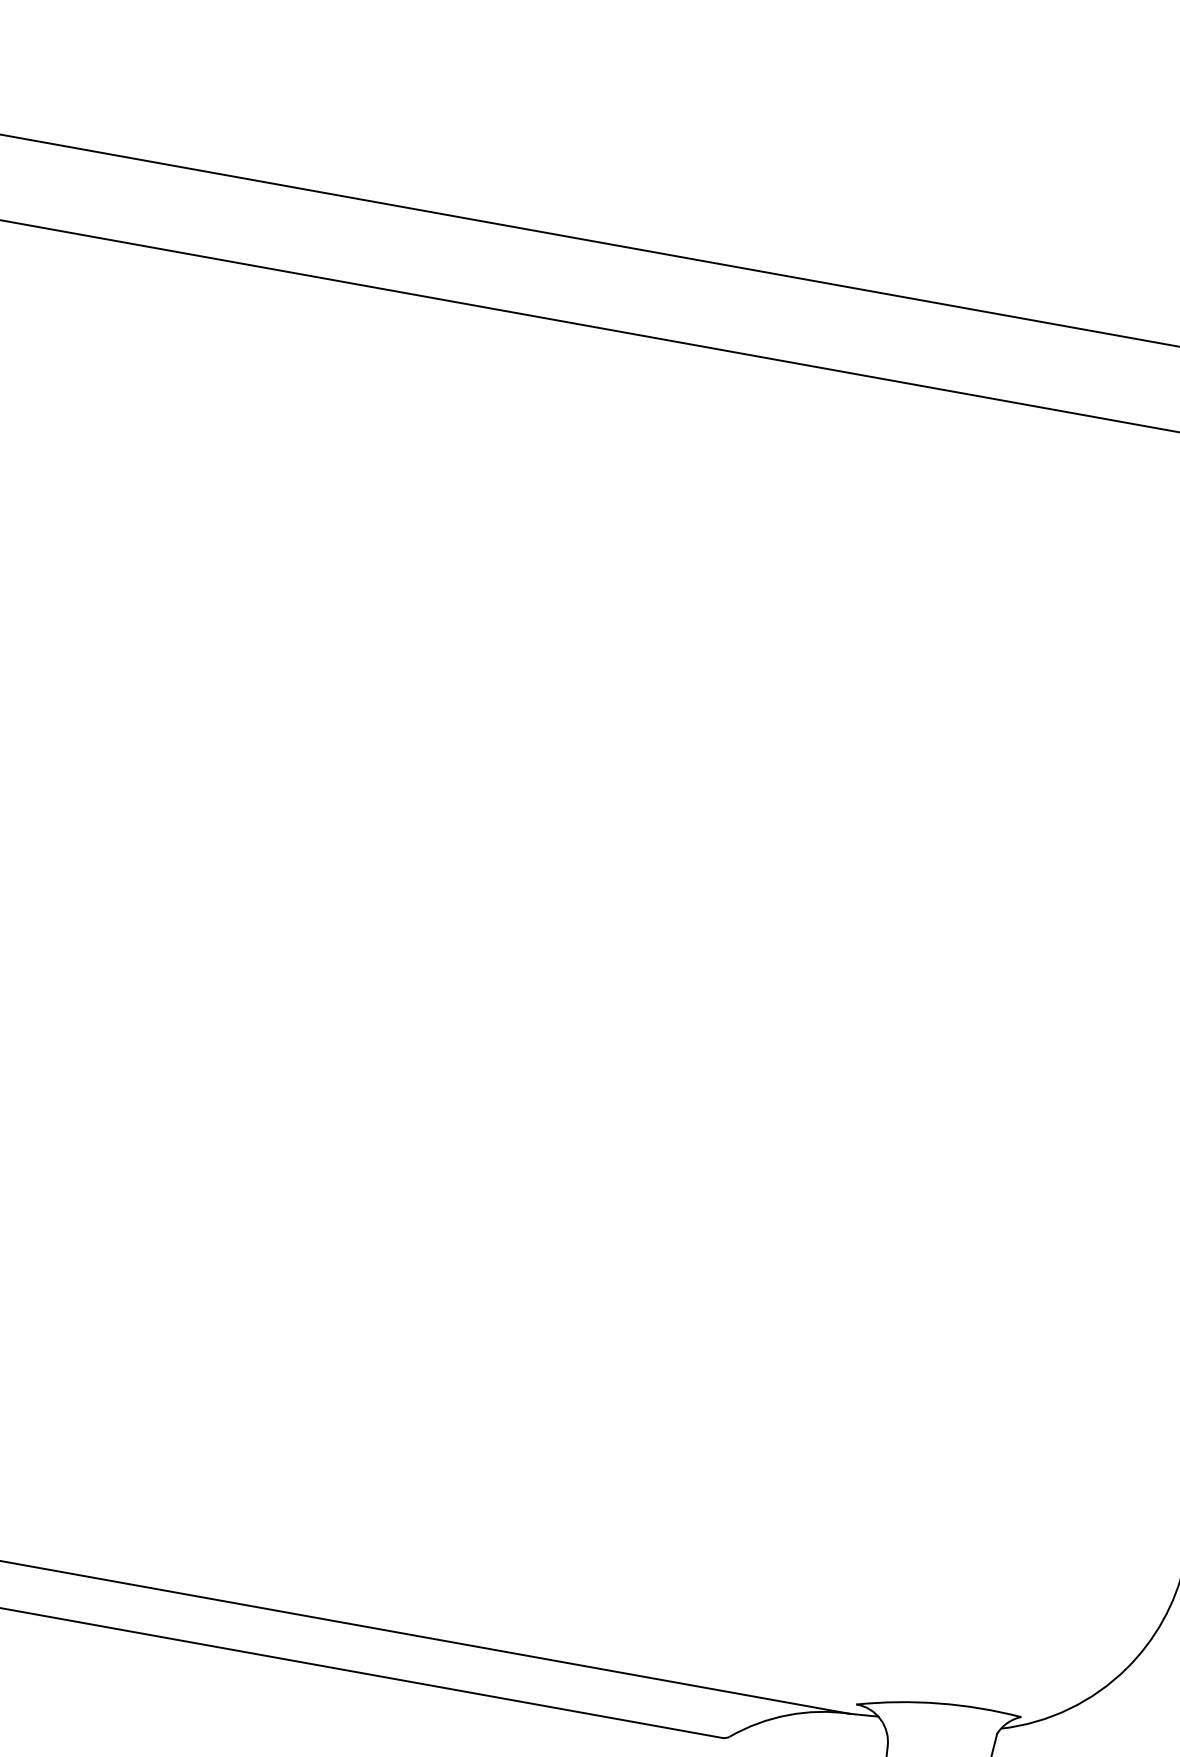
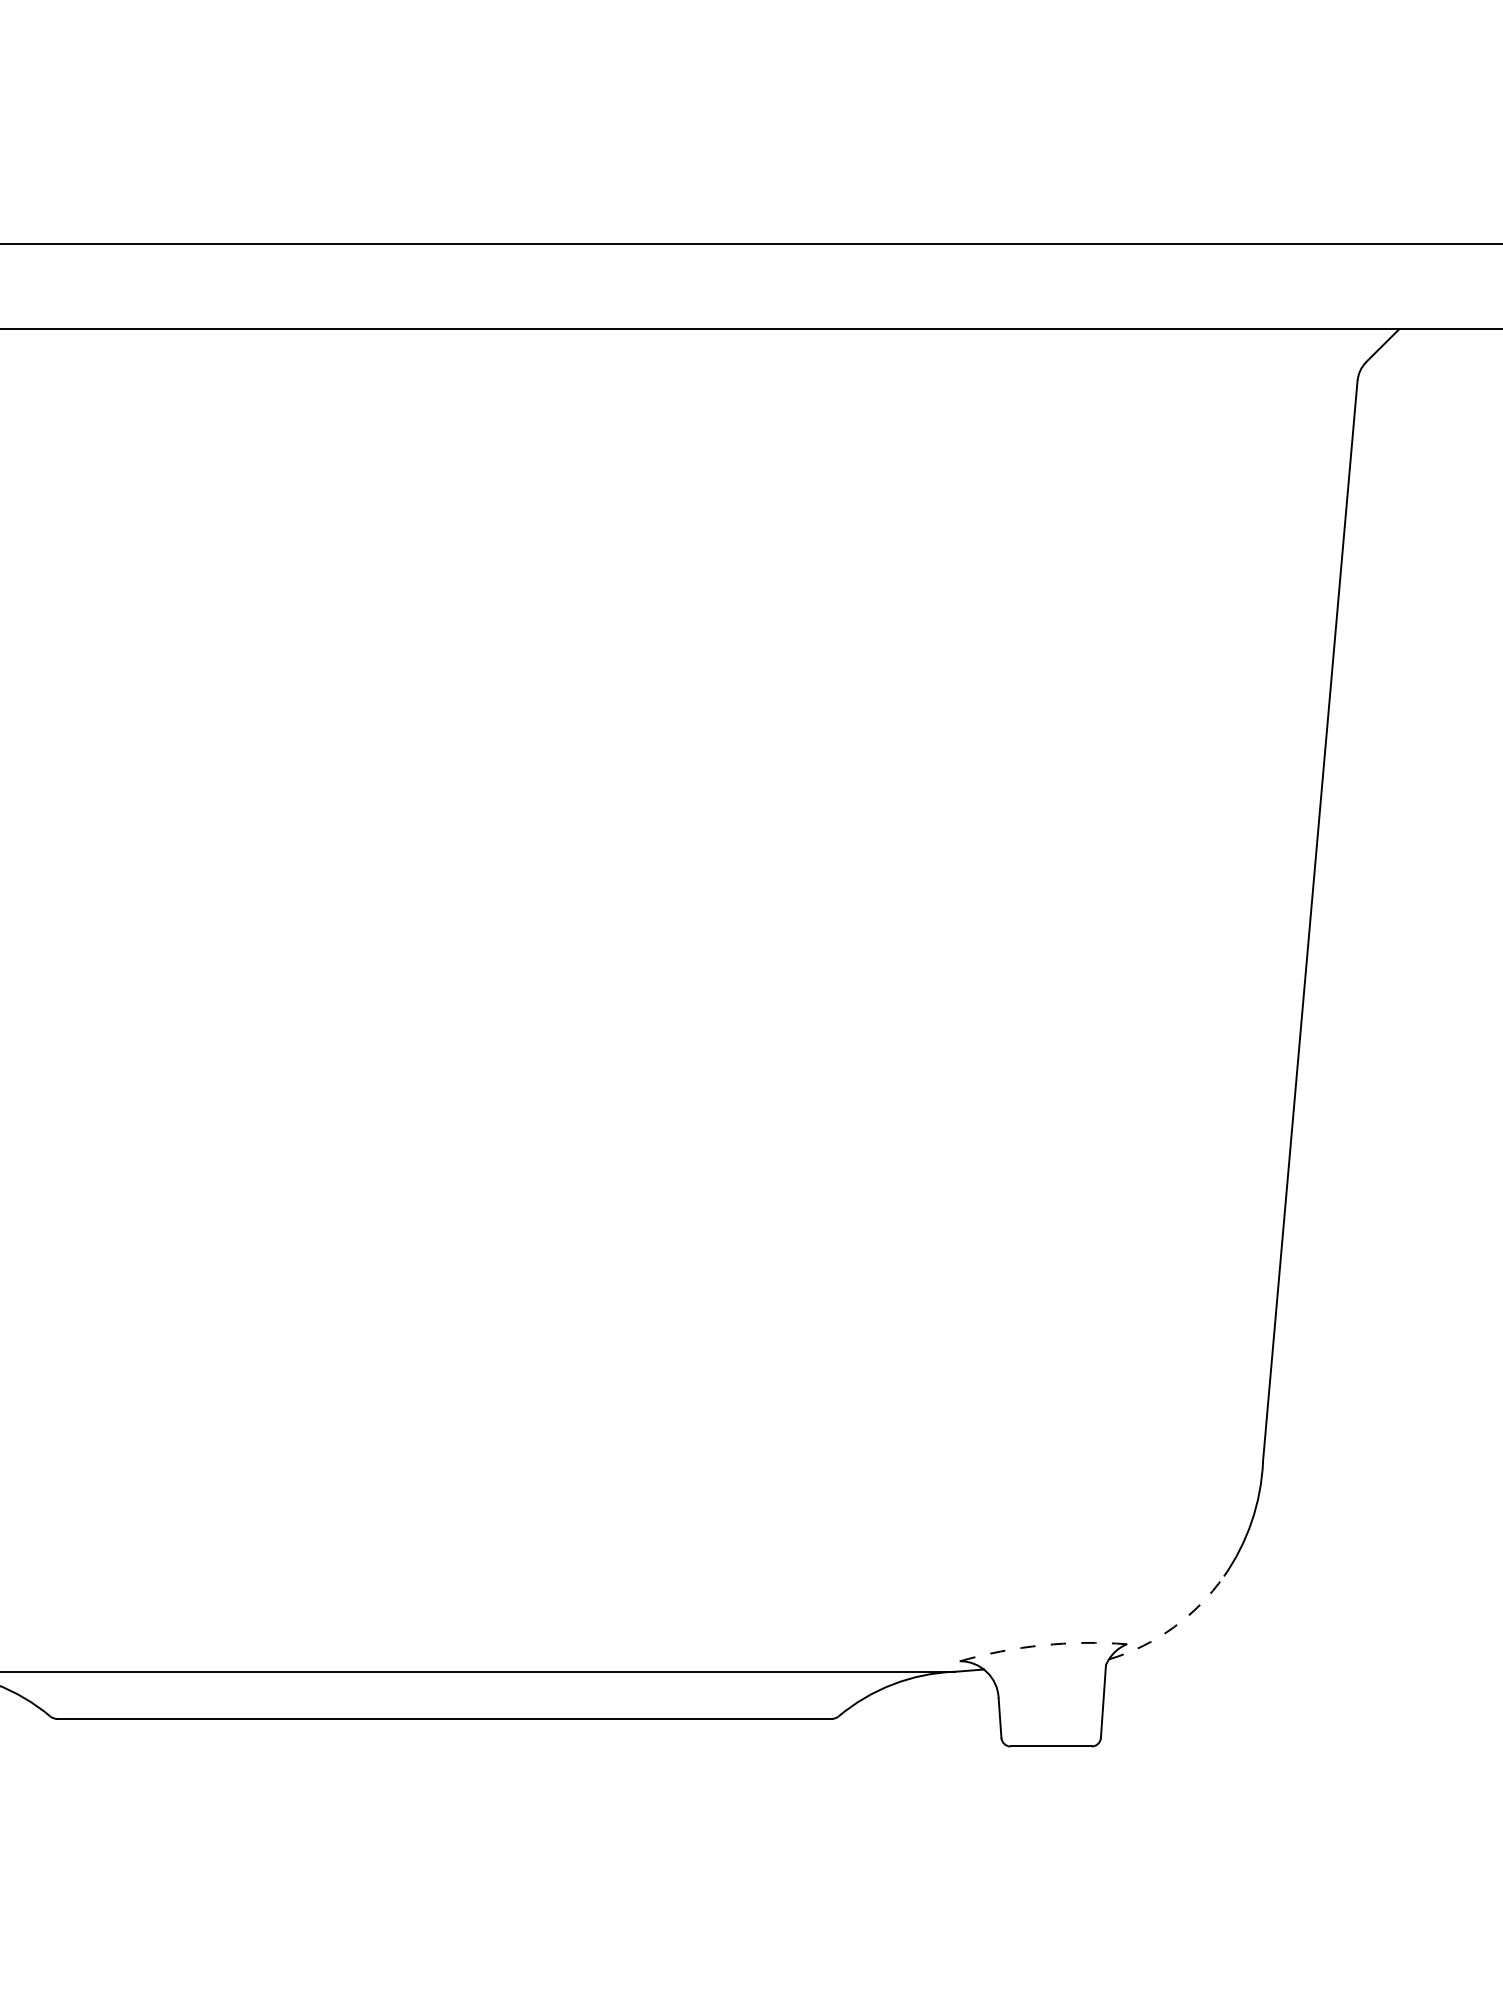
arc: (939, 1703) -> (1042, 1645), solid -> dashed
arc: (1069, 1709) -> (1173, 1627), solid -> dashed

